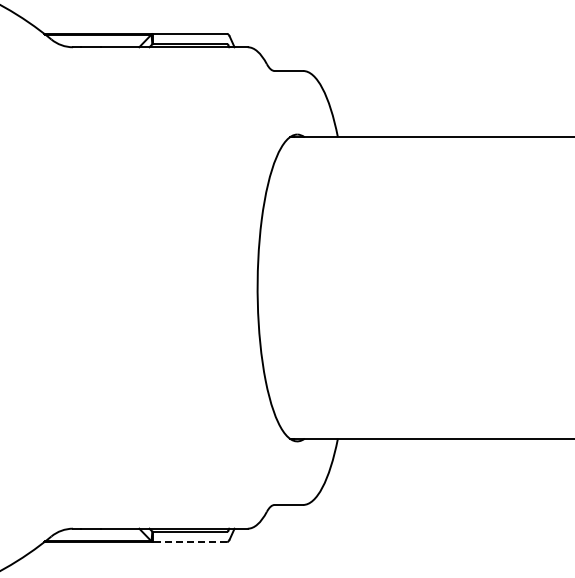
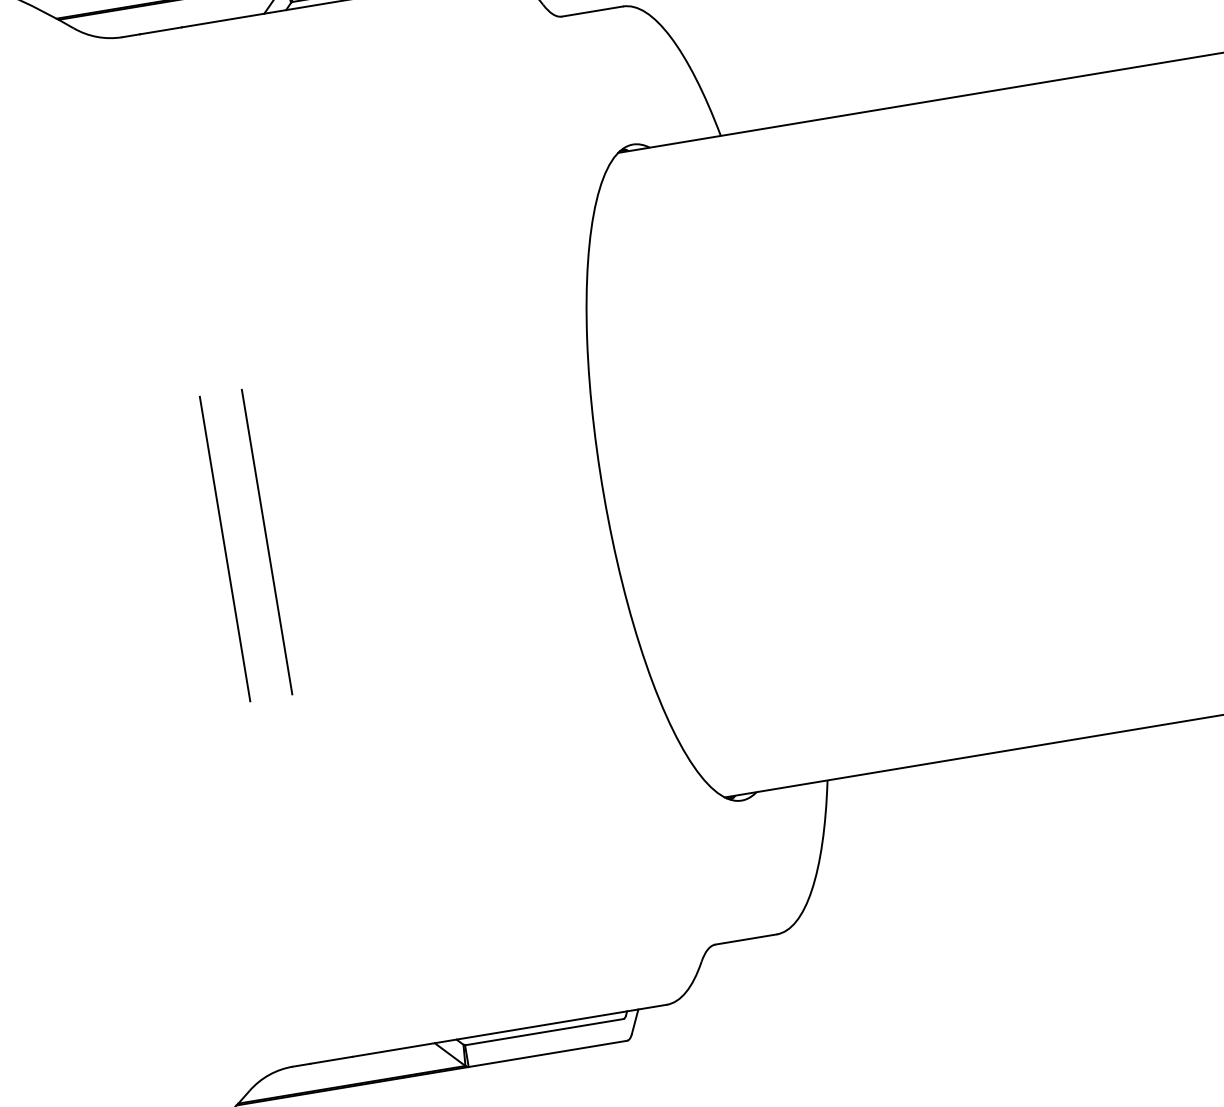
line: (81, 287) -> (225, 547), added
line: (100, 287) -> (266, 541), added
line: (189, 542) -> (546, 1054), dashed -> solid

